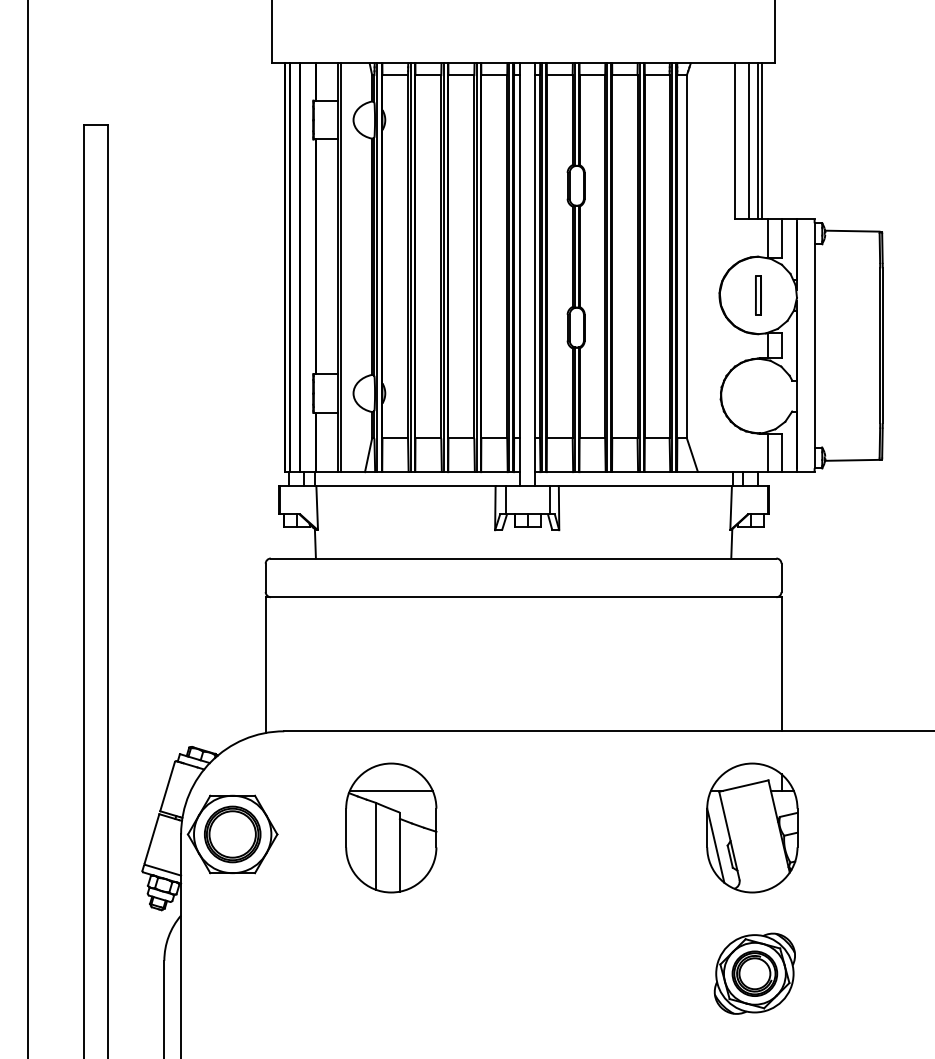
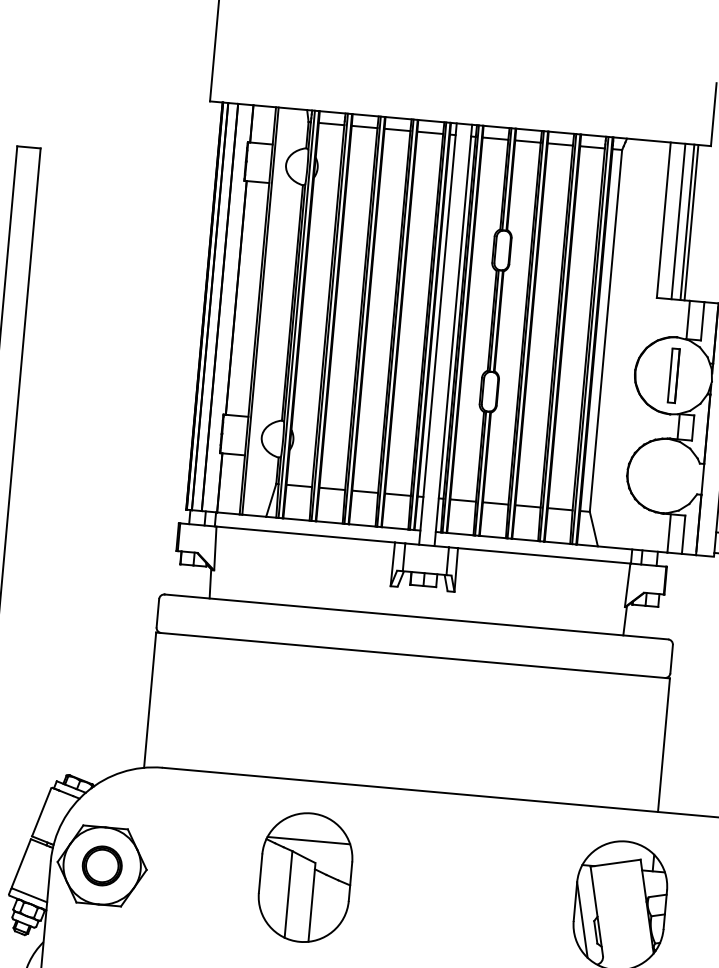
part: (758, 295) -> (673, 375), size x1.4
part: (391, 827) -> (305, 877), moved
part: (232, 834) -> (101, 865), size x0.7

